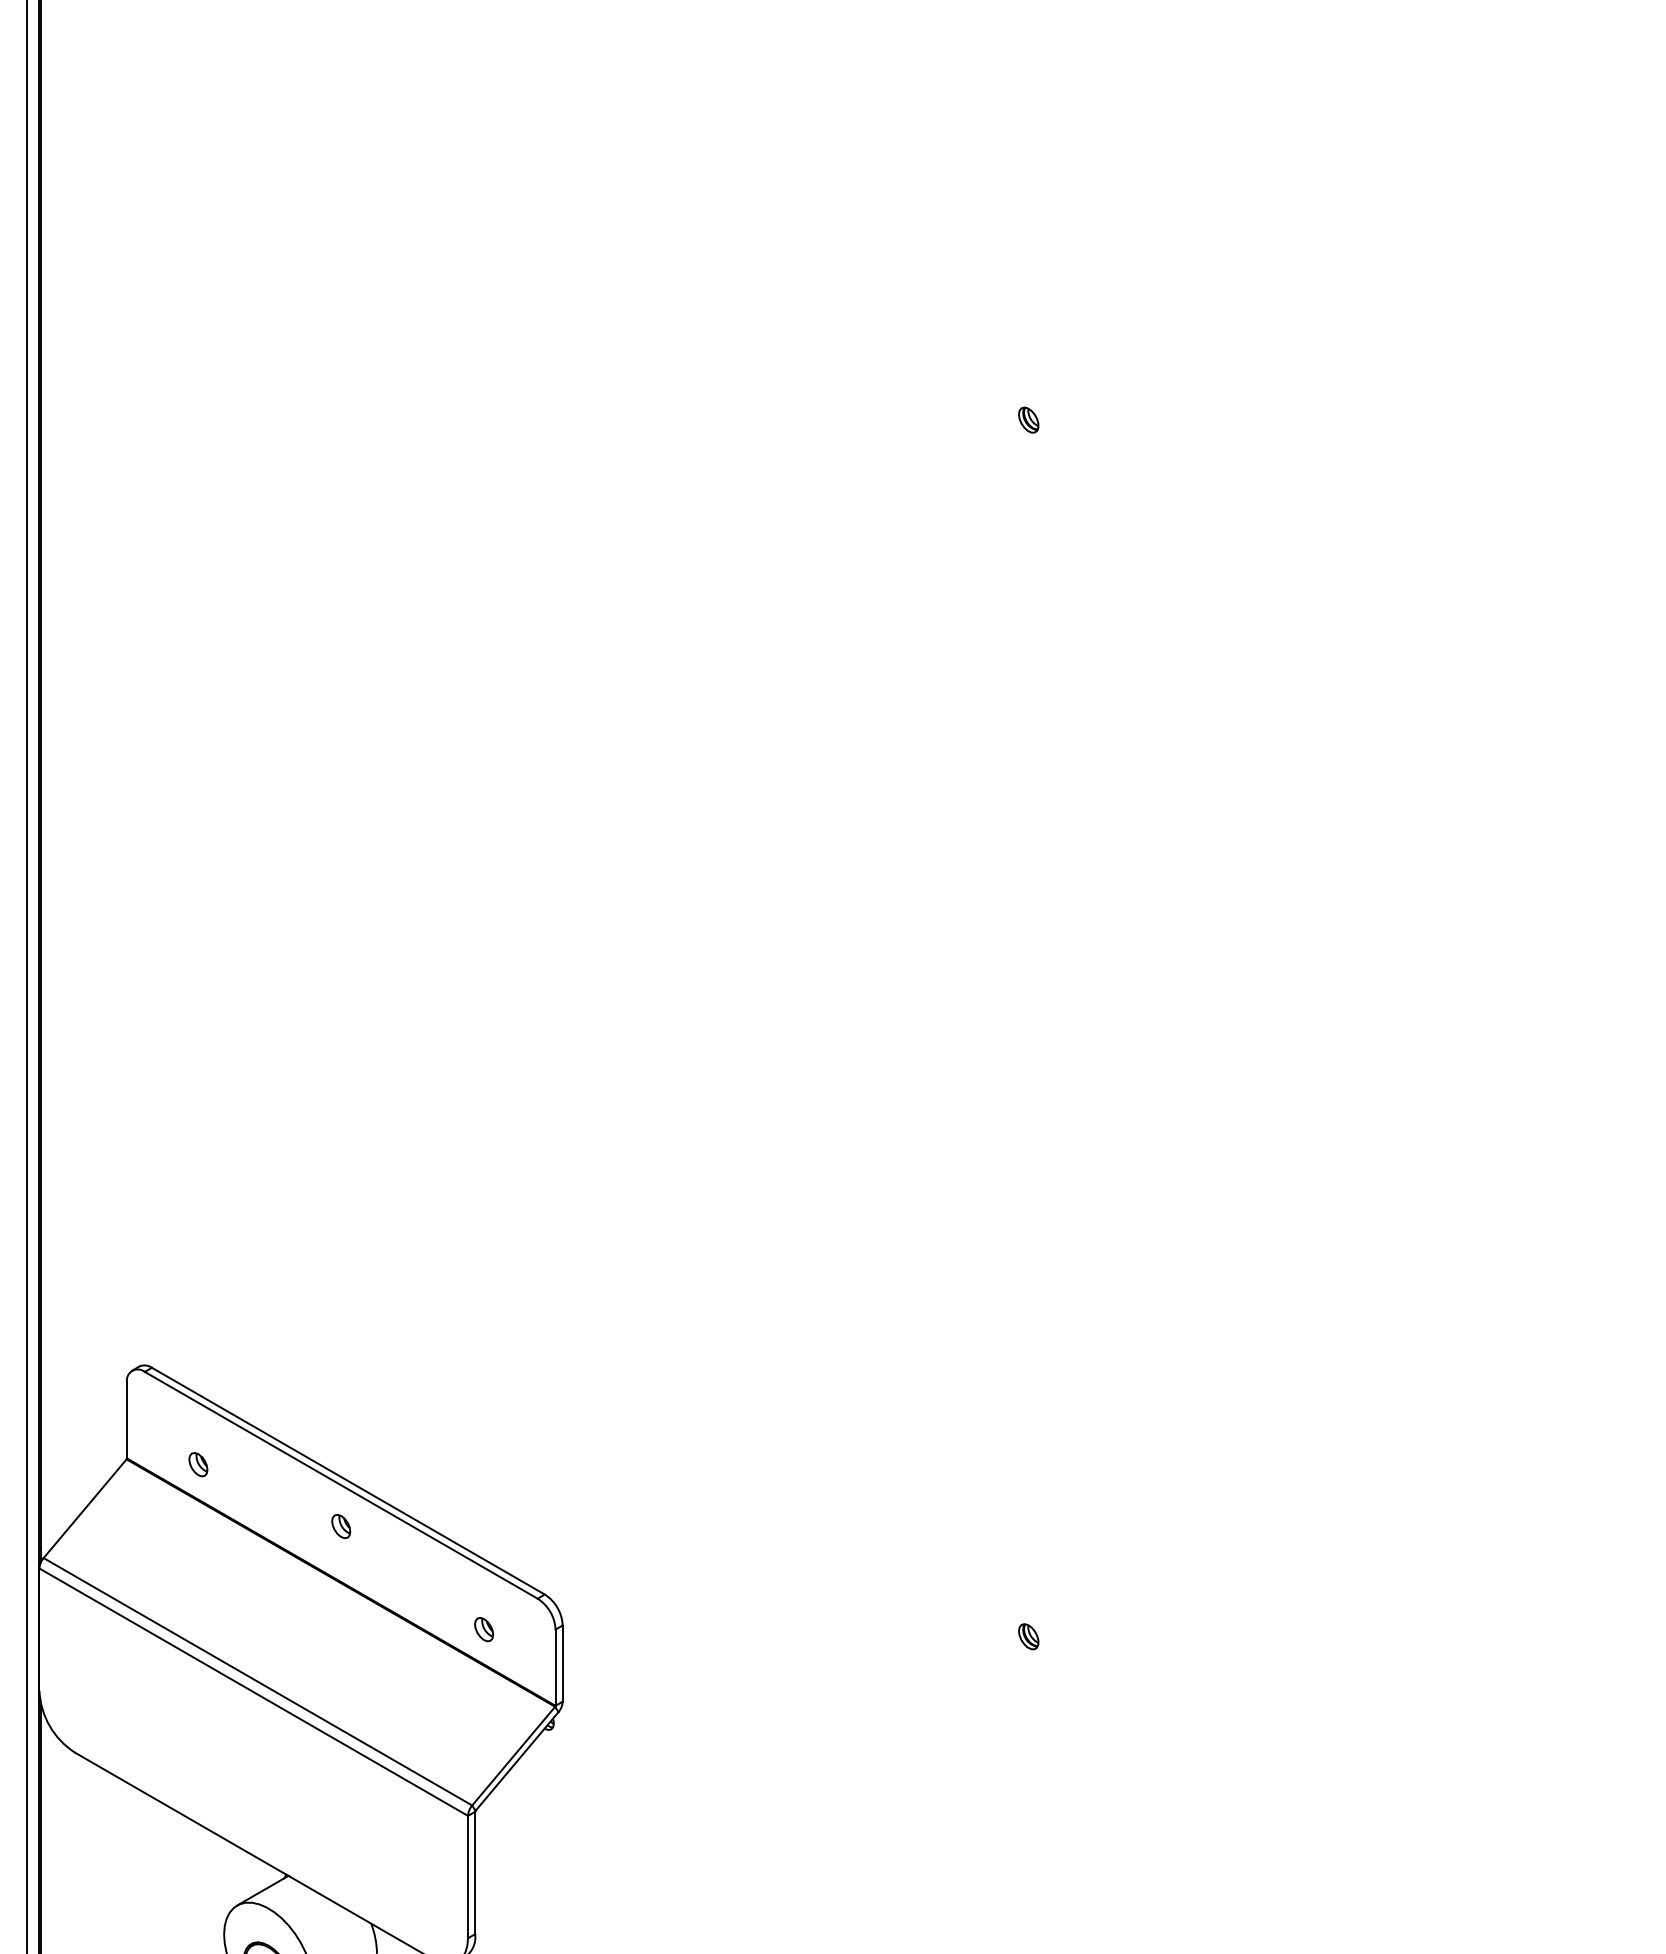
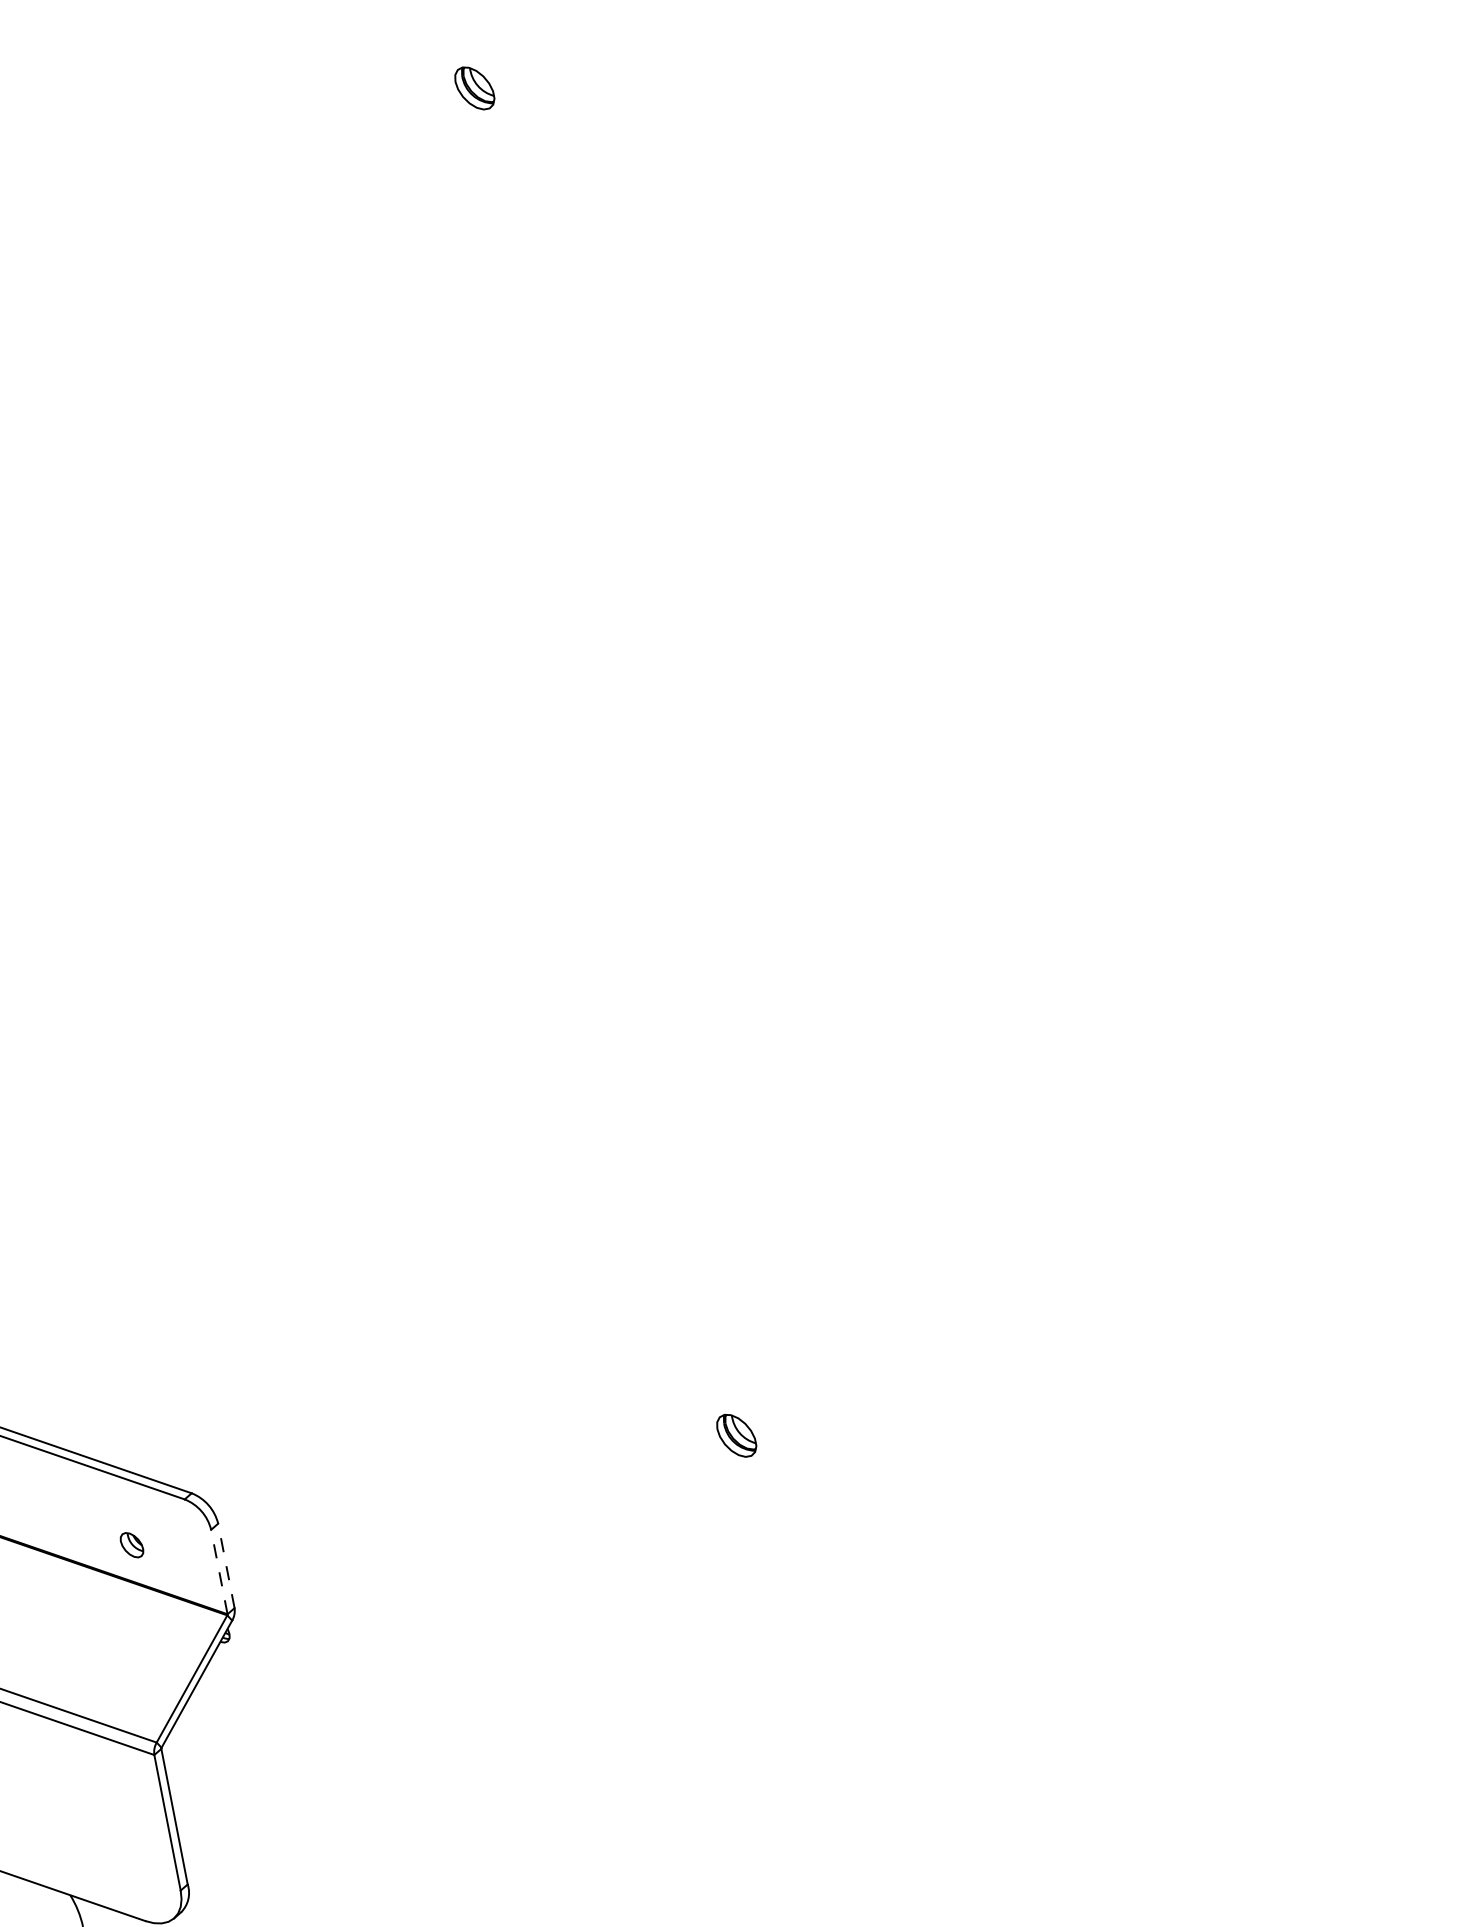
part: (1028, 419) -> (474, 87), size x1.6
part: (1028, 1636) -> (736, 1435), size x1.6
line: (562, 1663) -> (226, 1565), solid -> dashed
line: (555, 1667) -> (219, 1571), solid -> dashed

